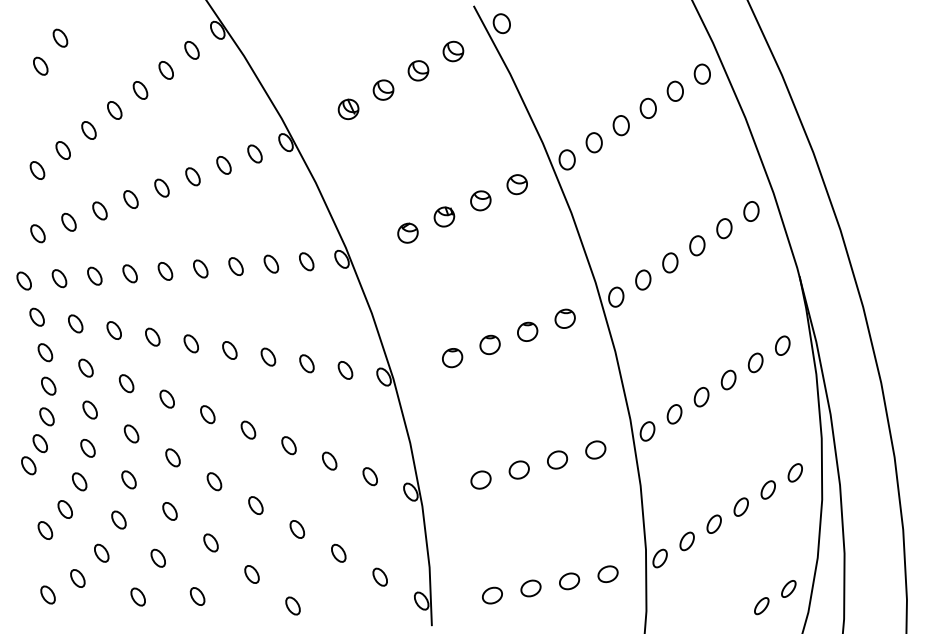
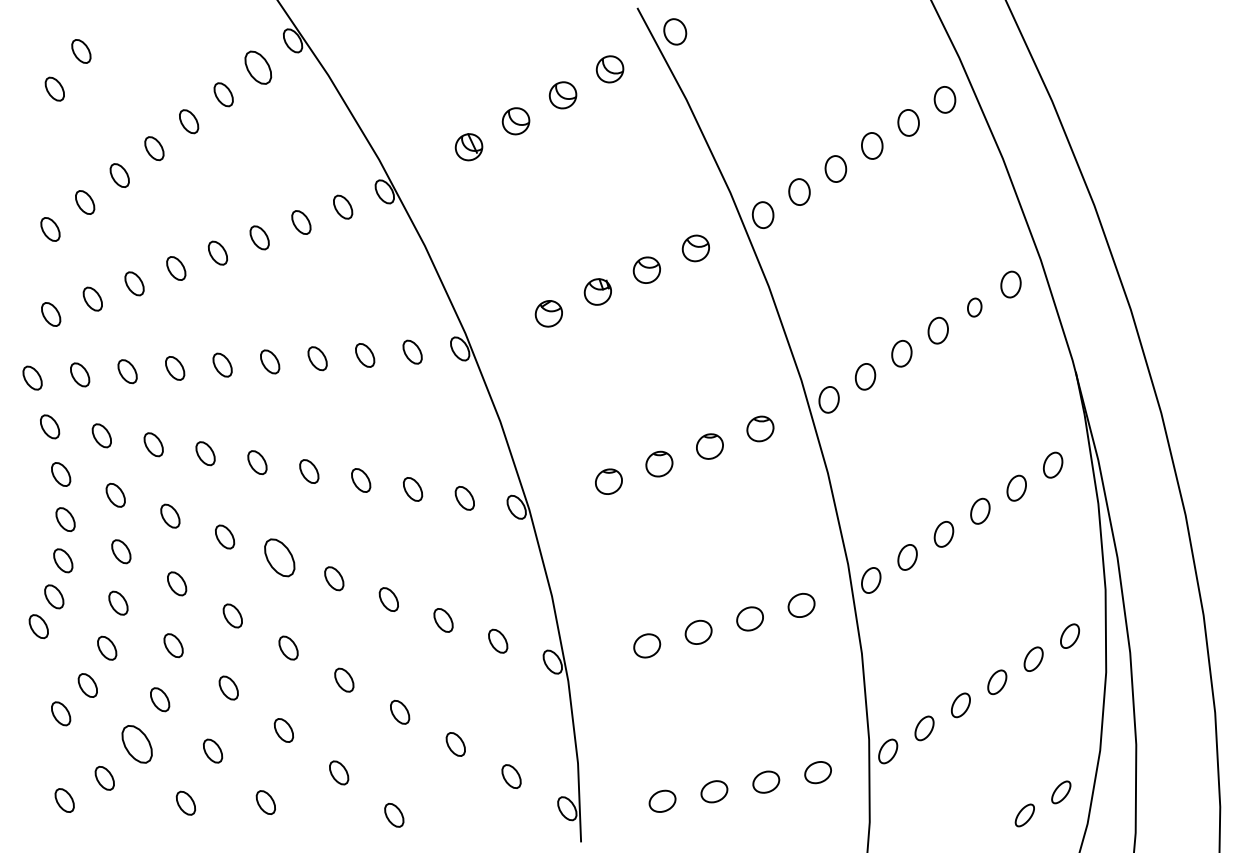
part: (192, 50) -> (258, 67), size x1.4
part: (724, 228) -> (974, 307), size x0.7
part: (207, 414) -> (279, 557), size x1.6
part: (101, 553) -> (136, 744), size x1.6

